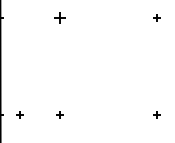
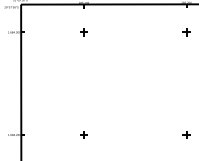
part: (59, 17) -> (83, 32), size x0.62
part: (19, 114) -> (41, 134), removed

